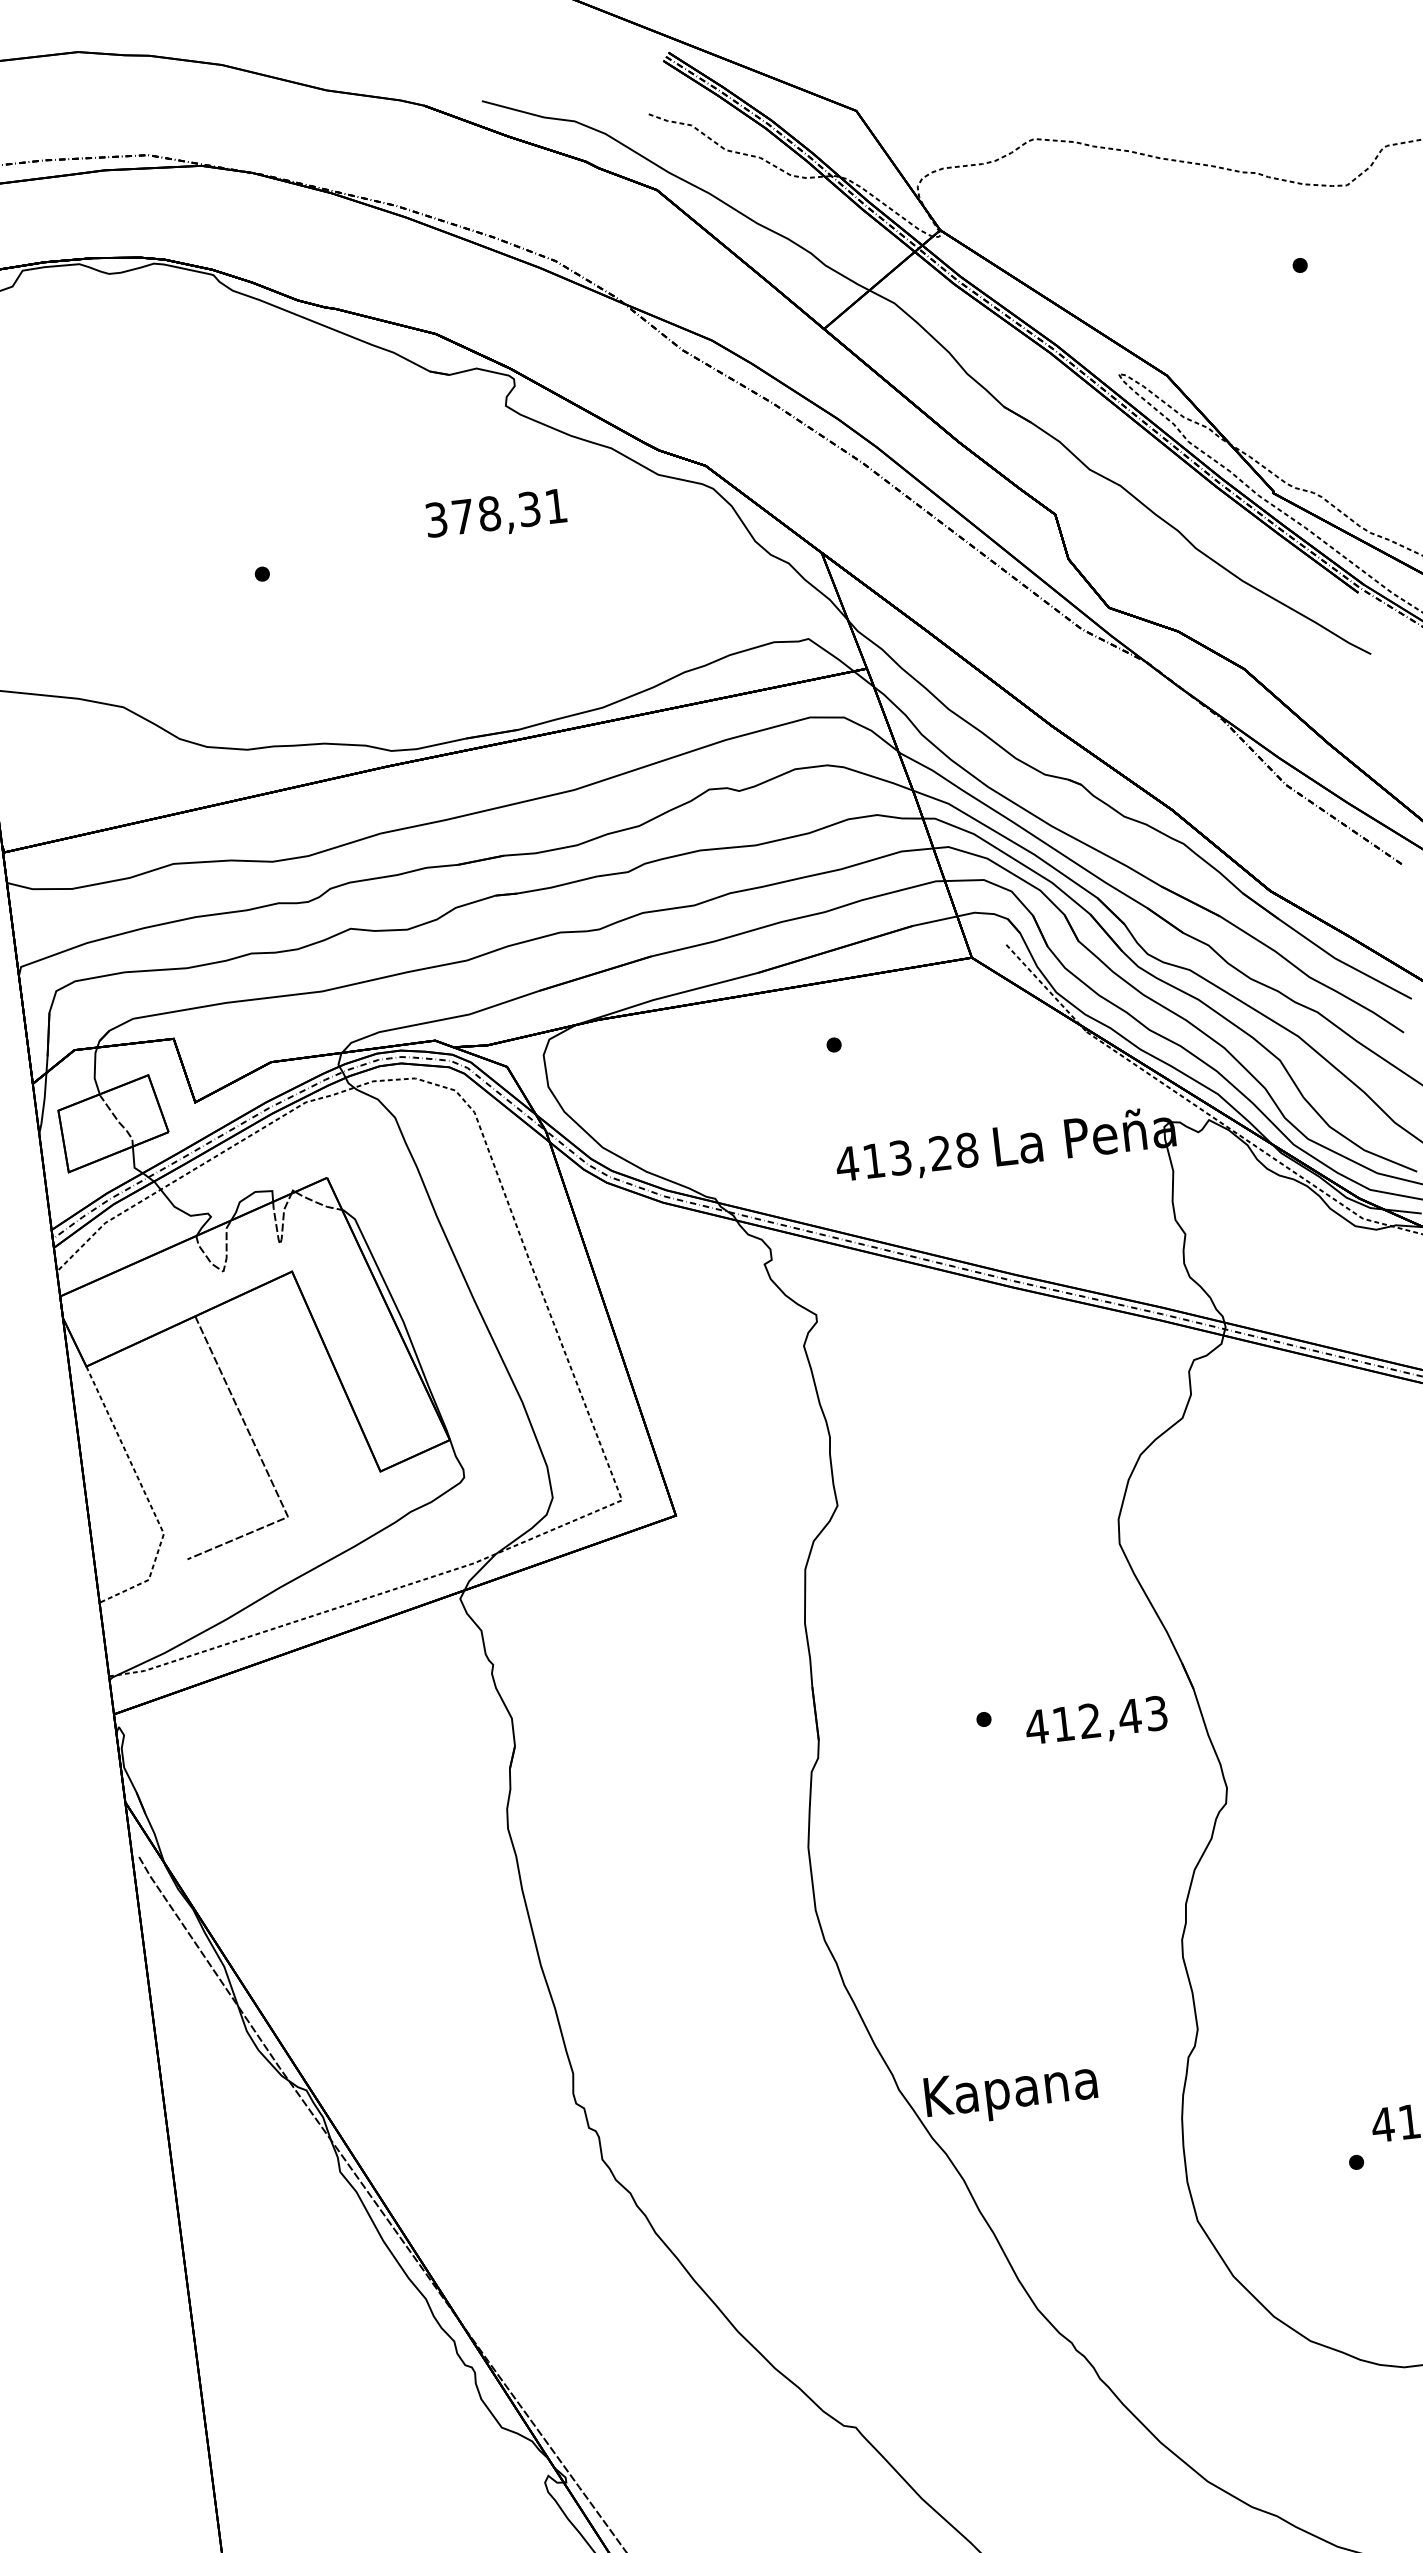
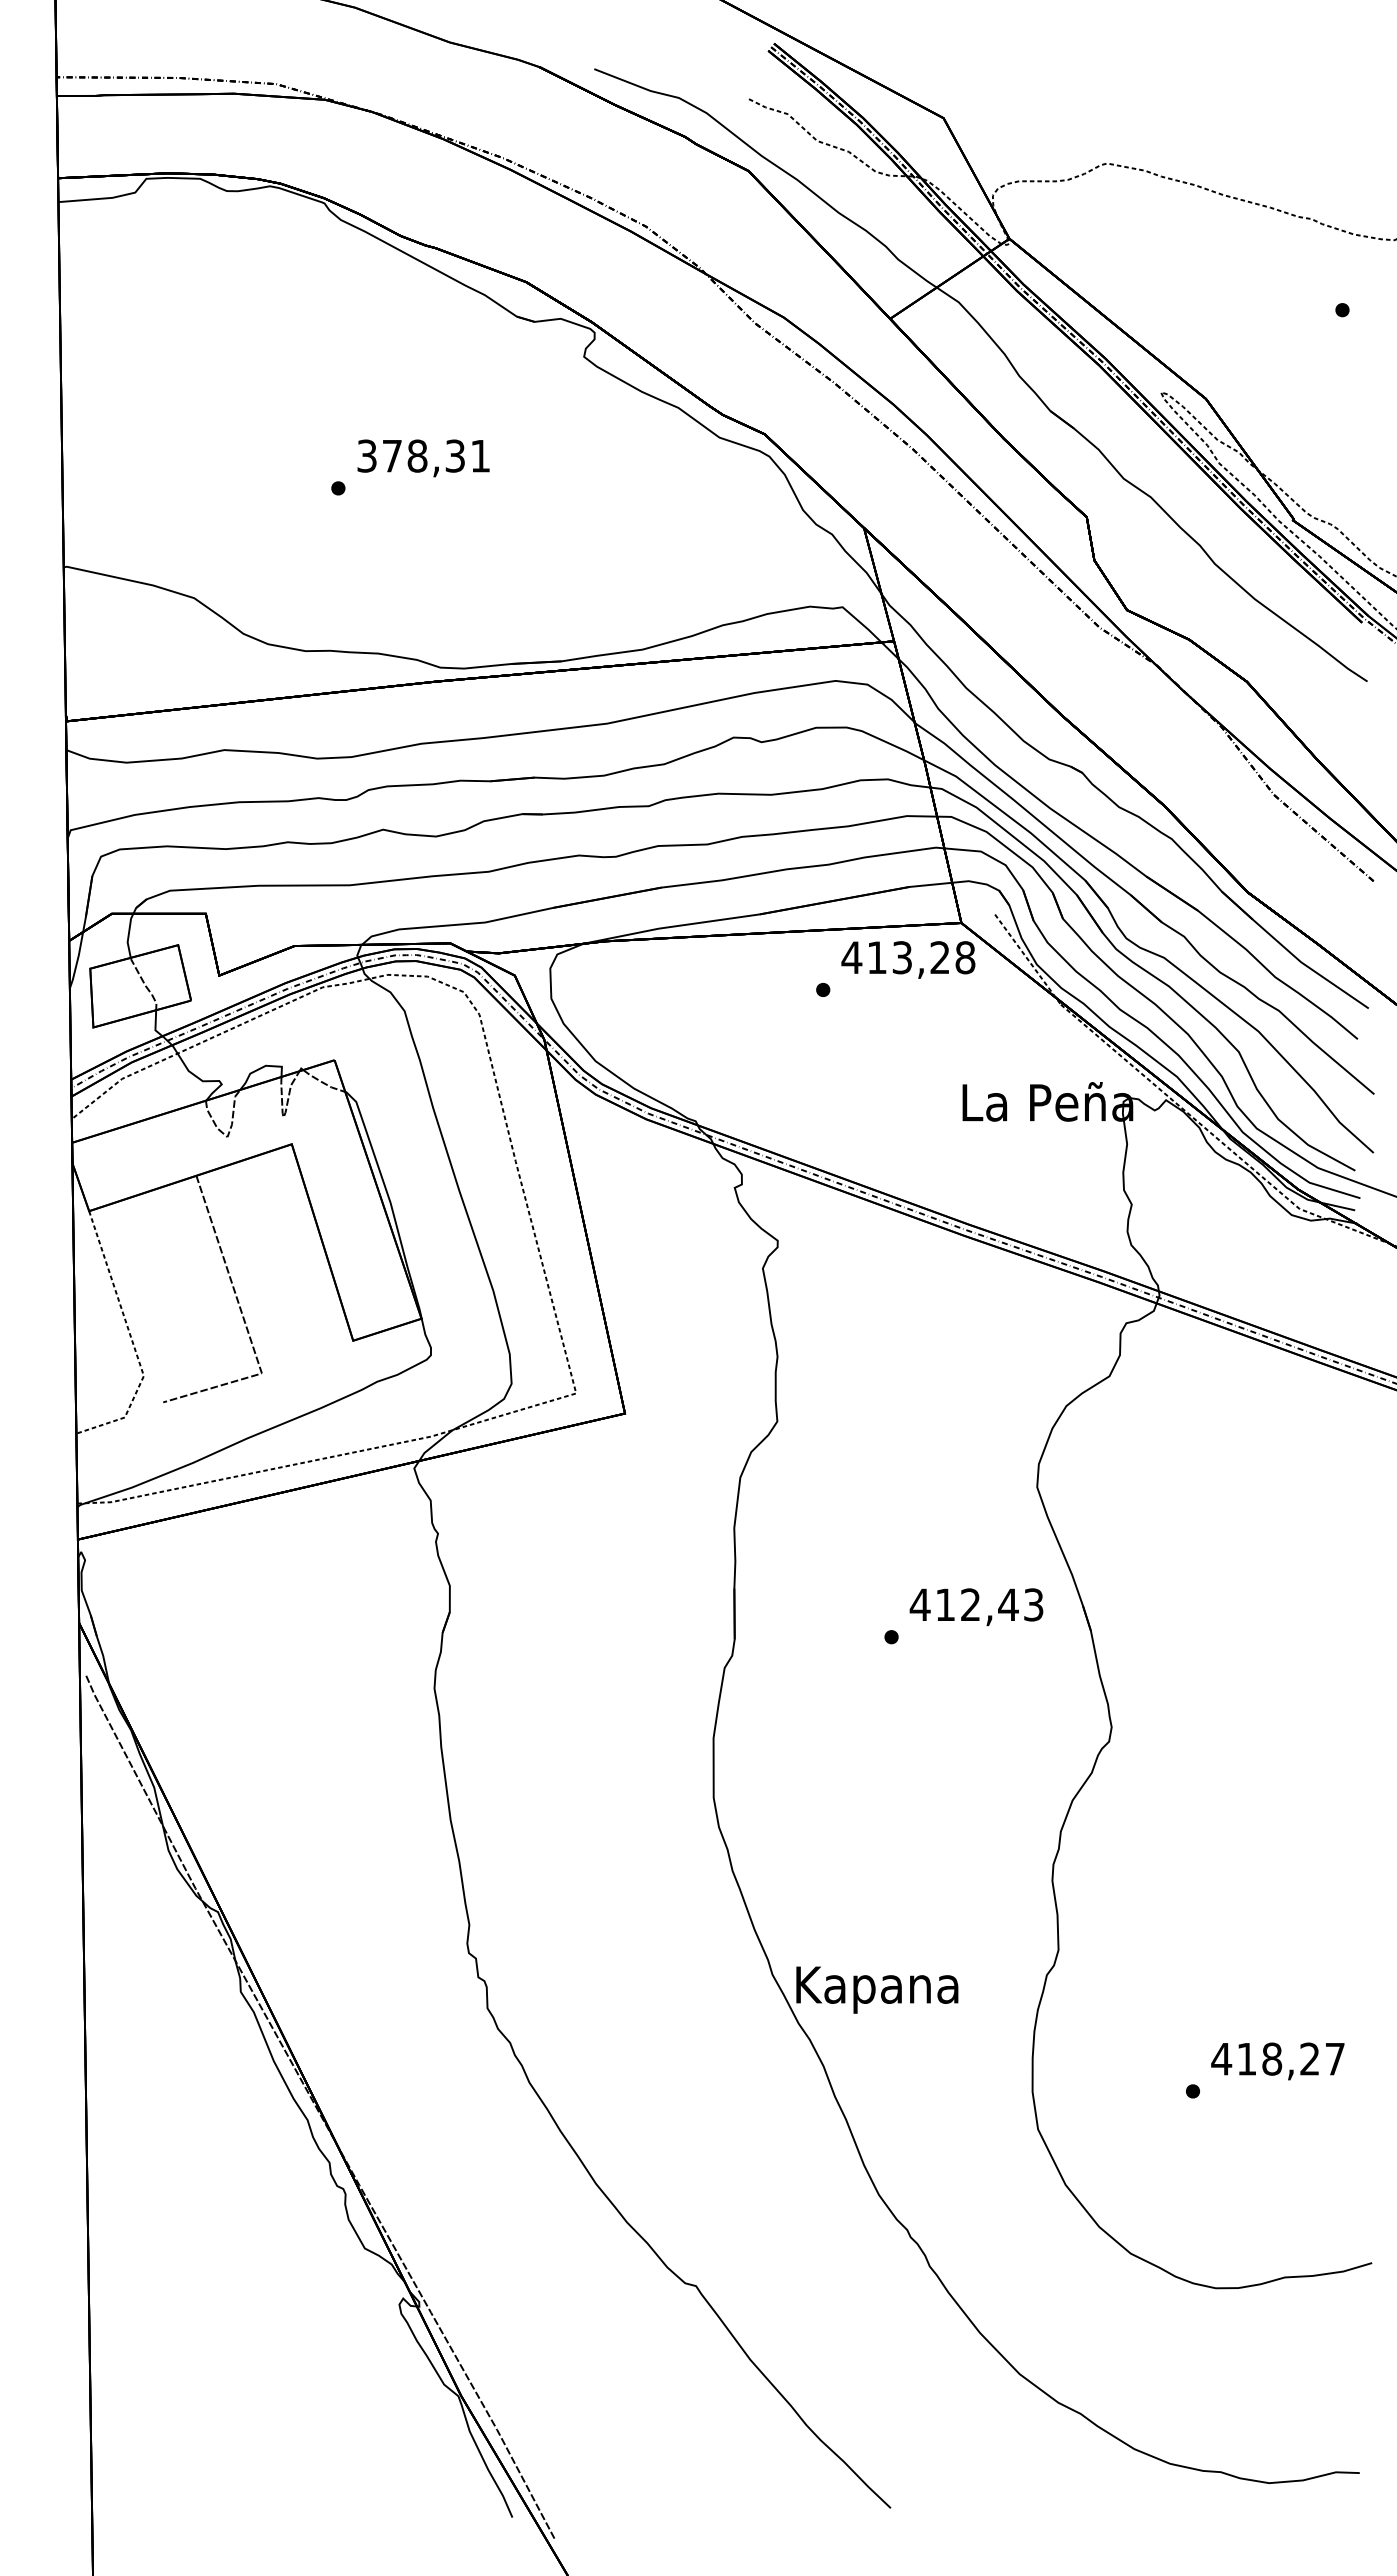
text: (496, 515) -> (423, 458), moved
text: (907, 1159) -> (908, 959), moved
text: (1096, 1723) -> (976, 1607), moved

